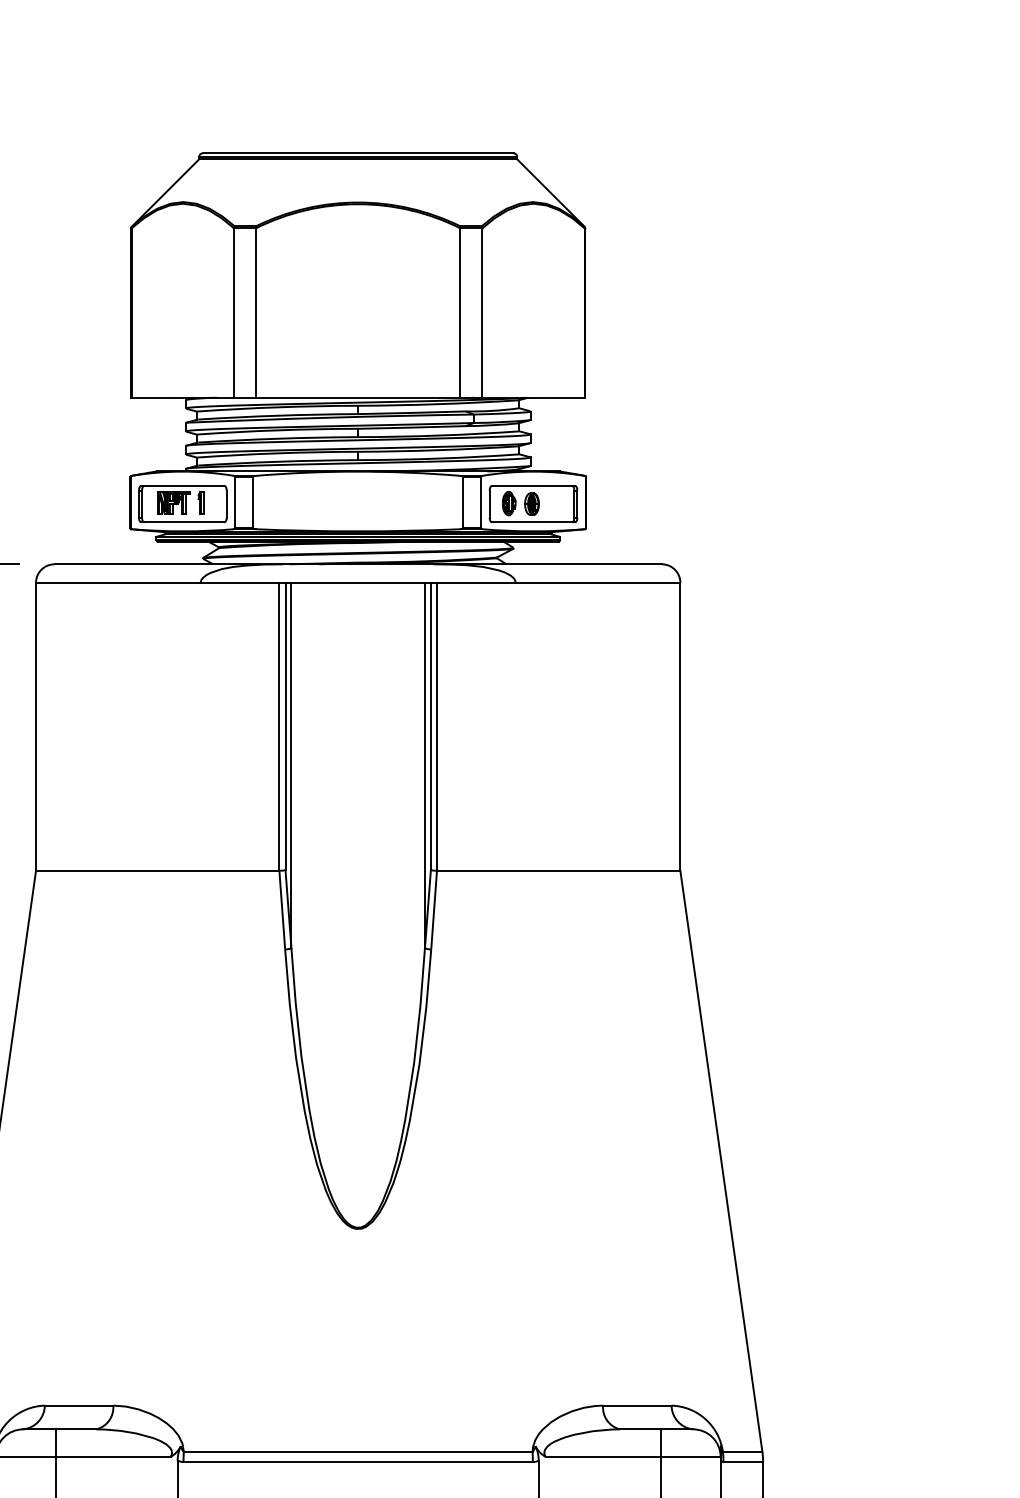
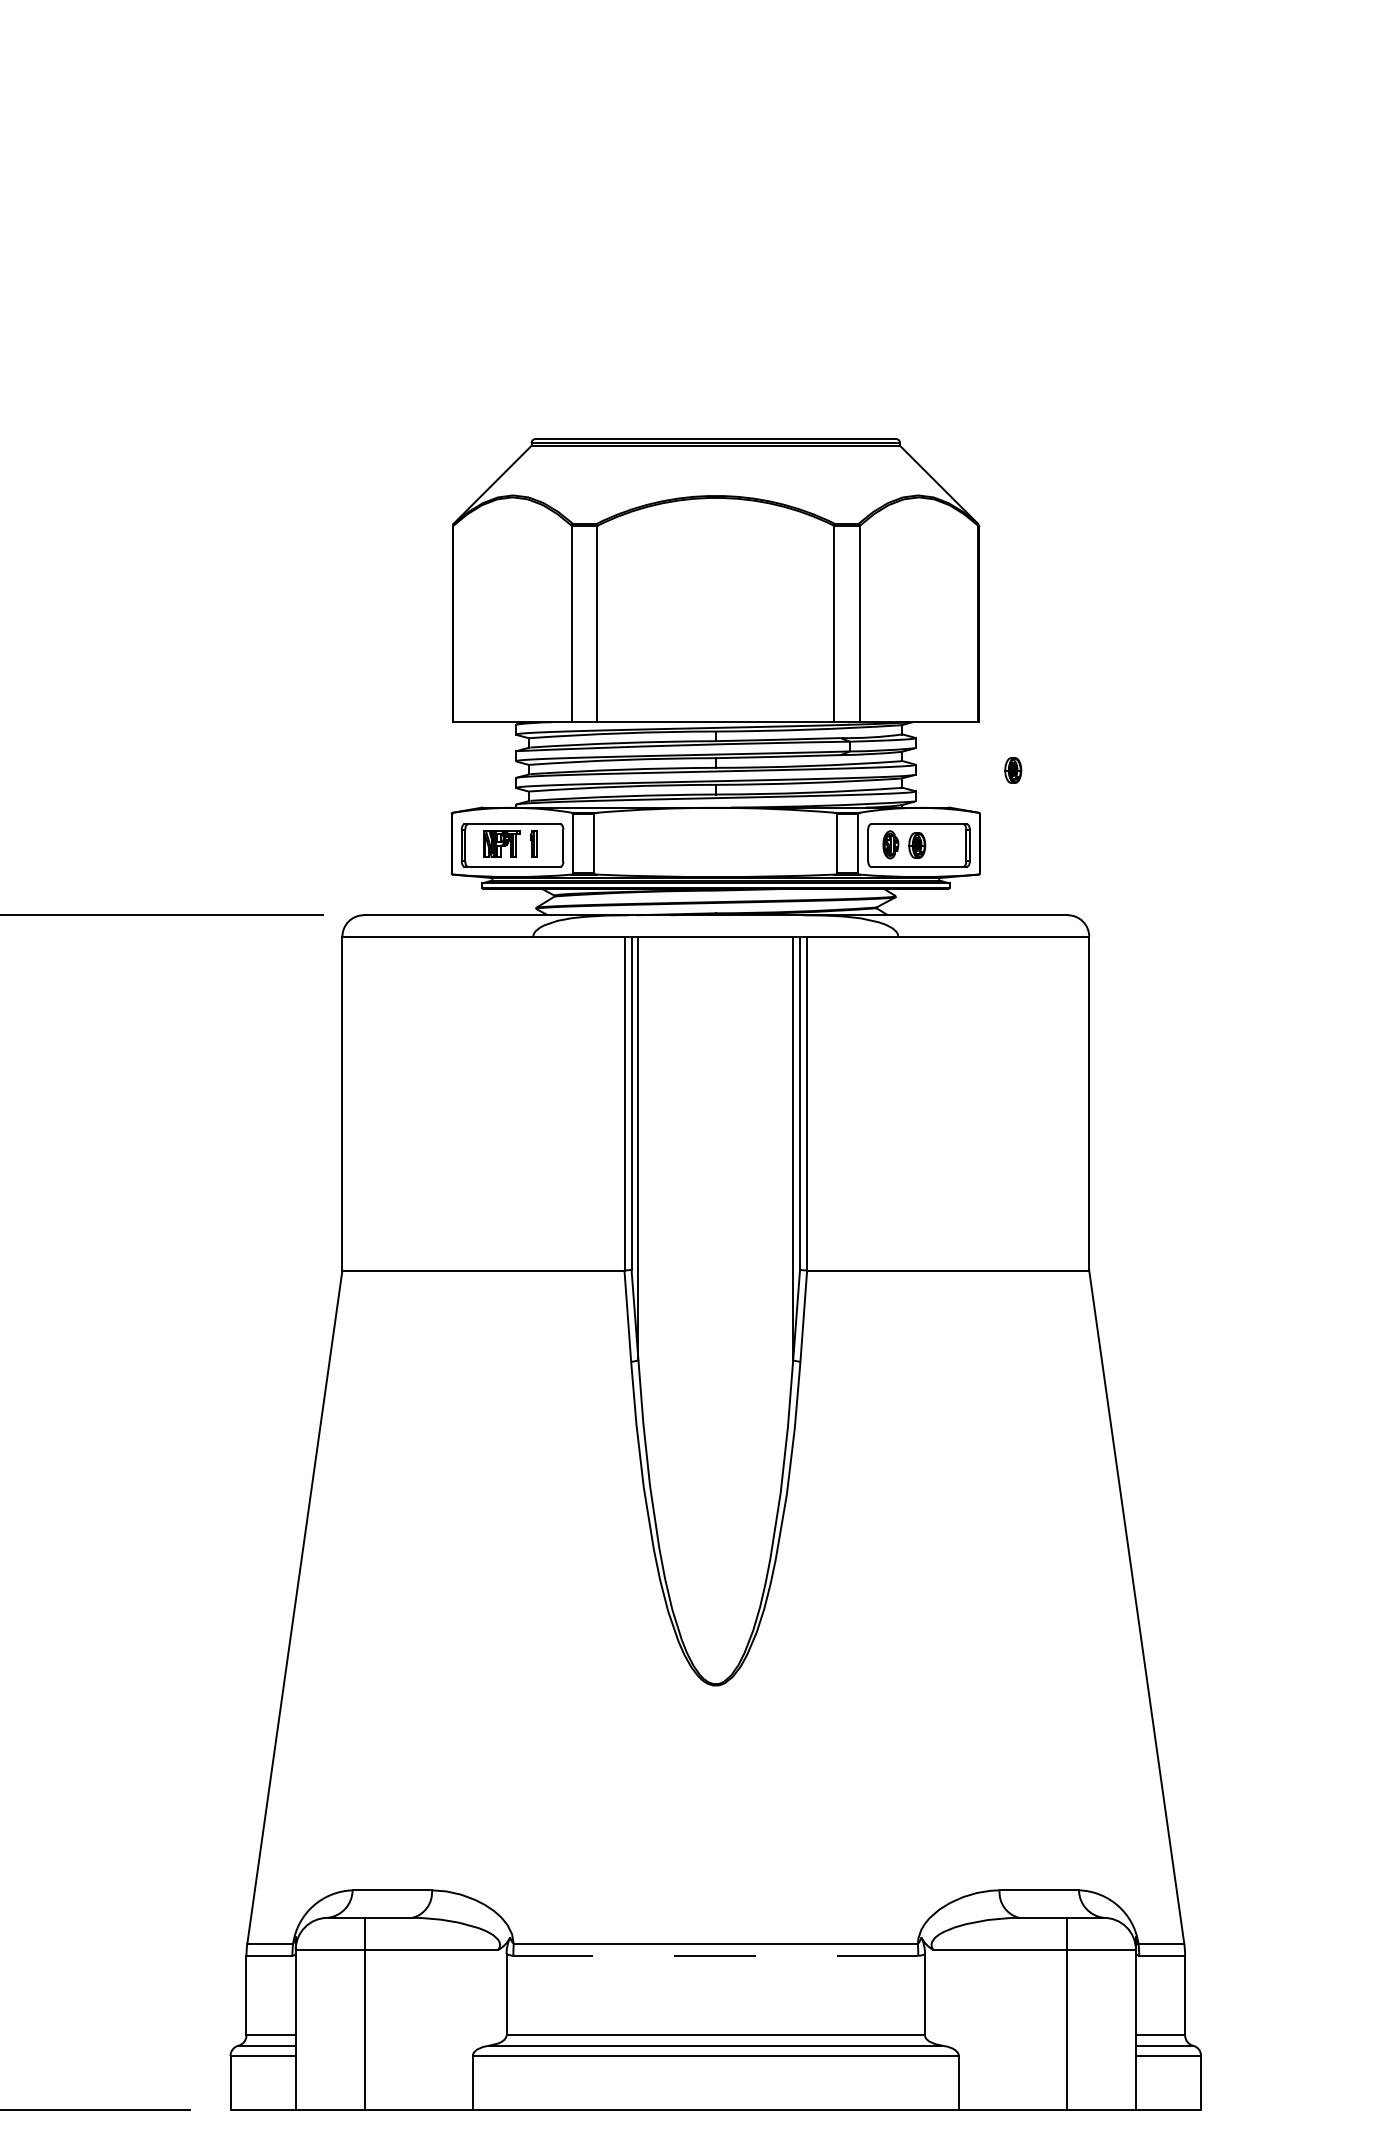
part: (615, 439) -> (1013, 770), added
line: (357, 1461) -> (715, 1955), solid -> dashed

